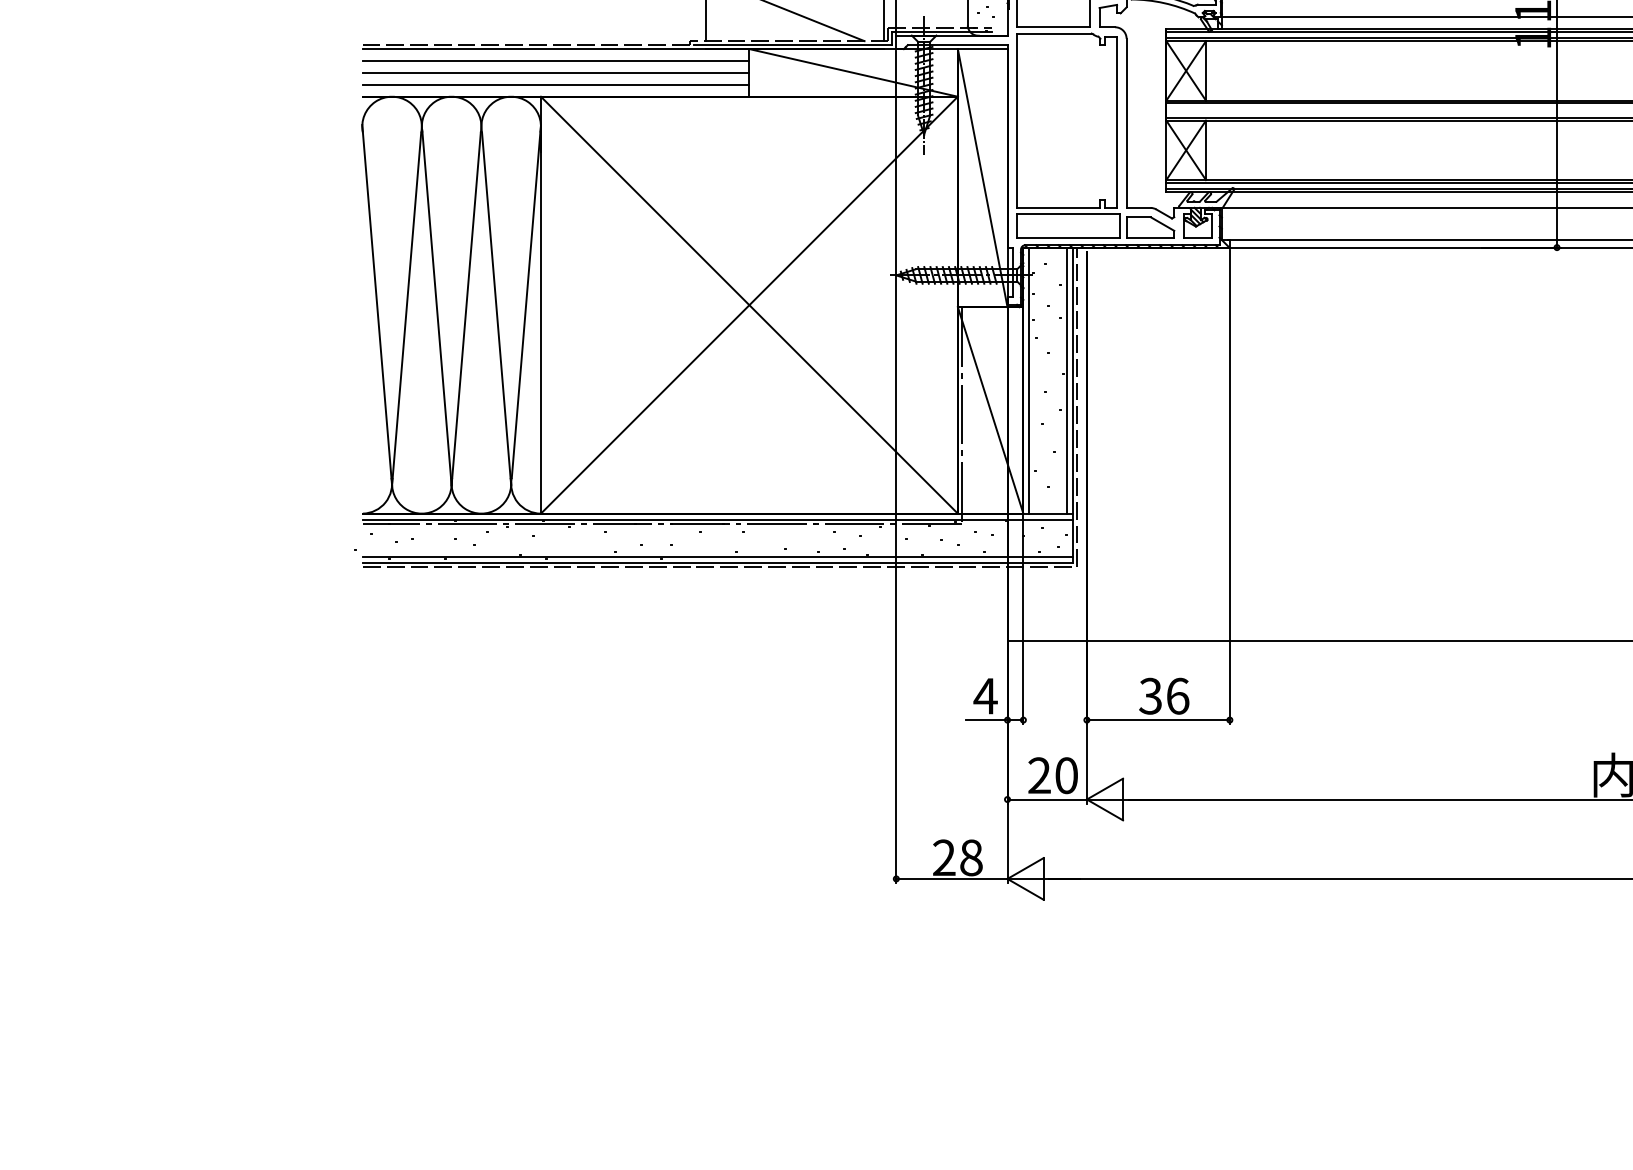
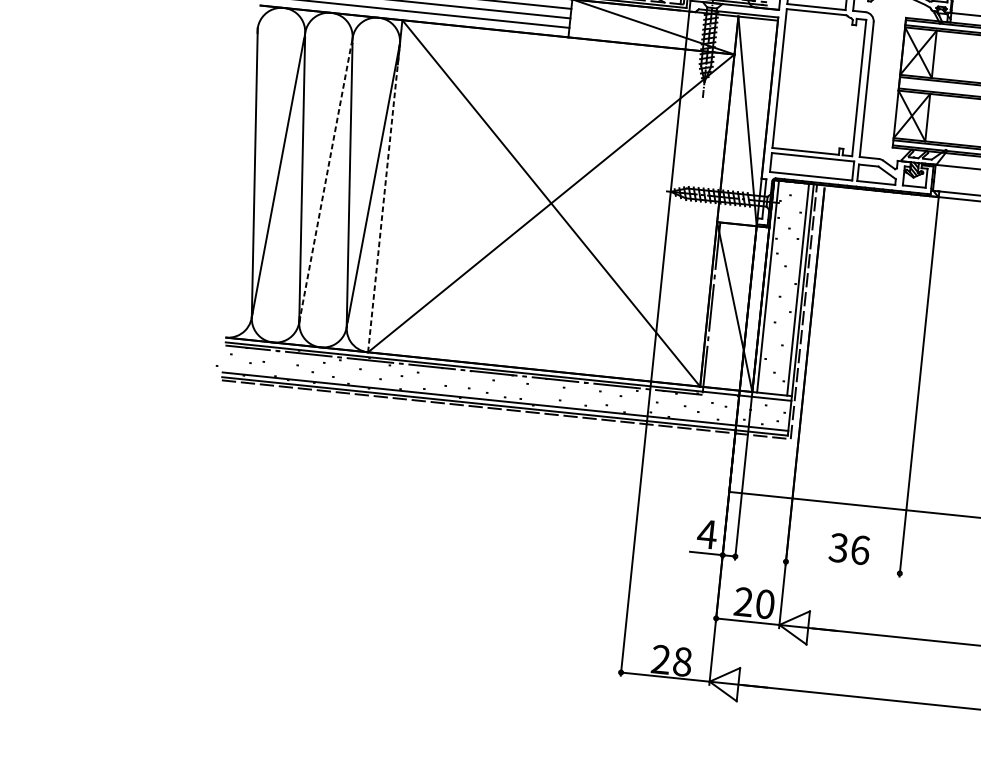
line: (466, 308) -> (325, 182), solid -> dashed
line: (540, 320) -> (383, 198), solid -> dashed
line: (1157, 720) -> (842, 567), removed

